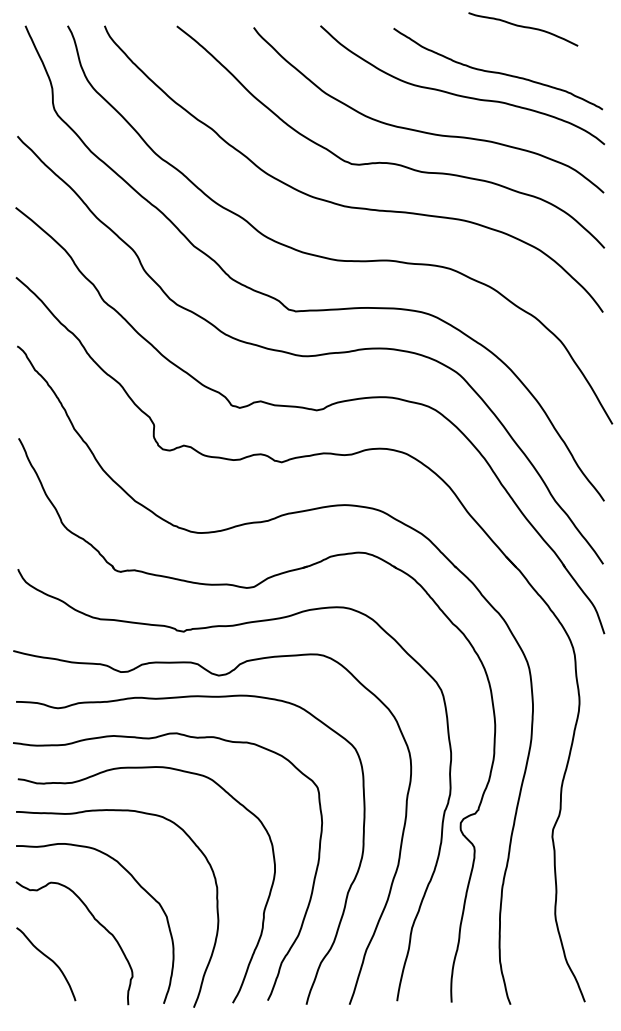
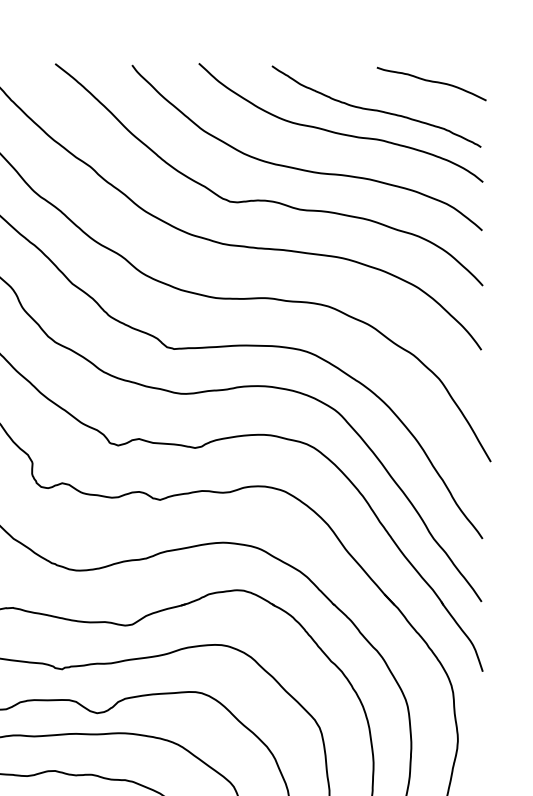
curve: (523, 27) -> (431, 82), moved

